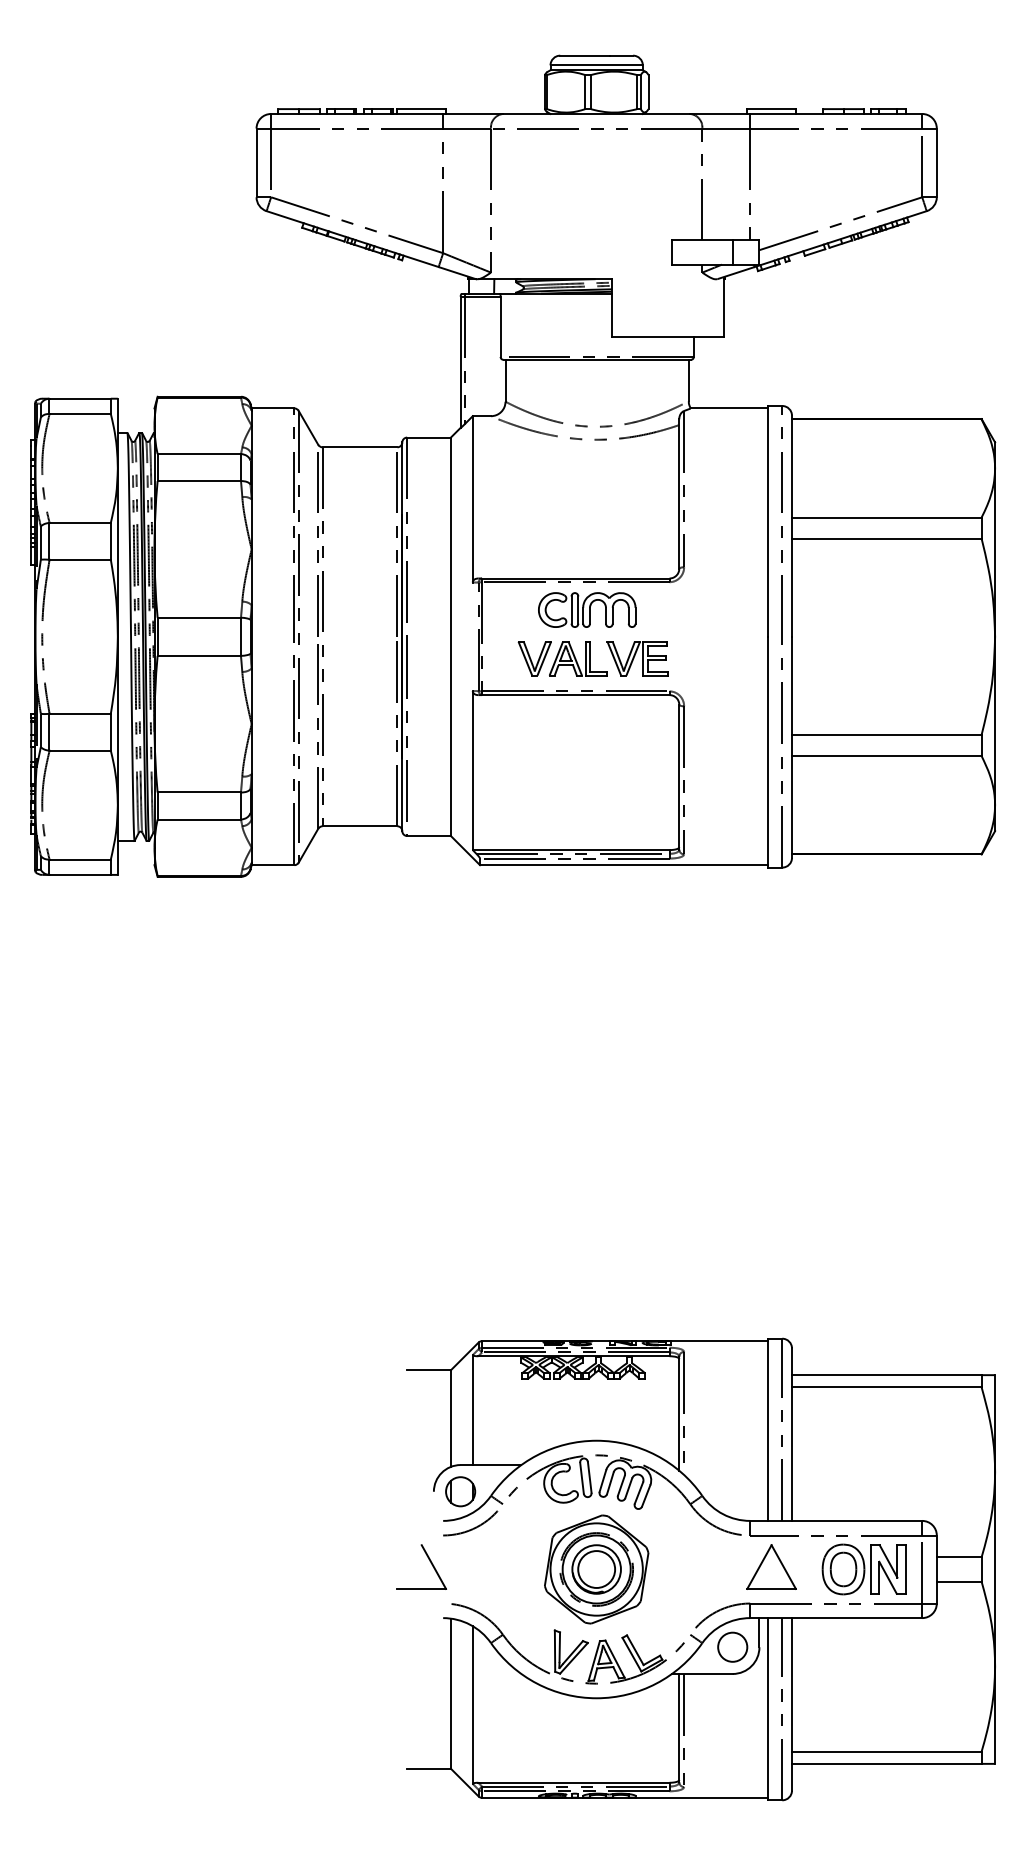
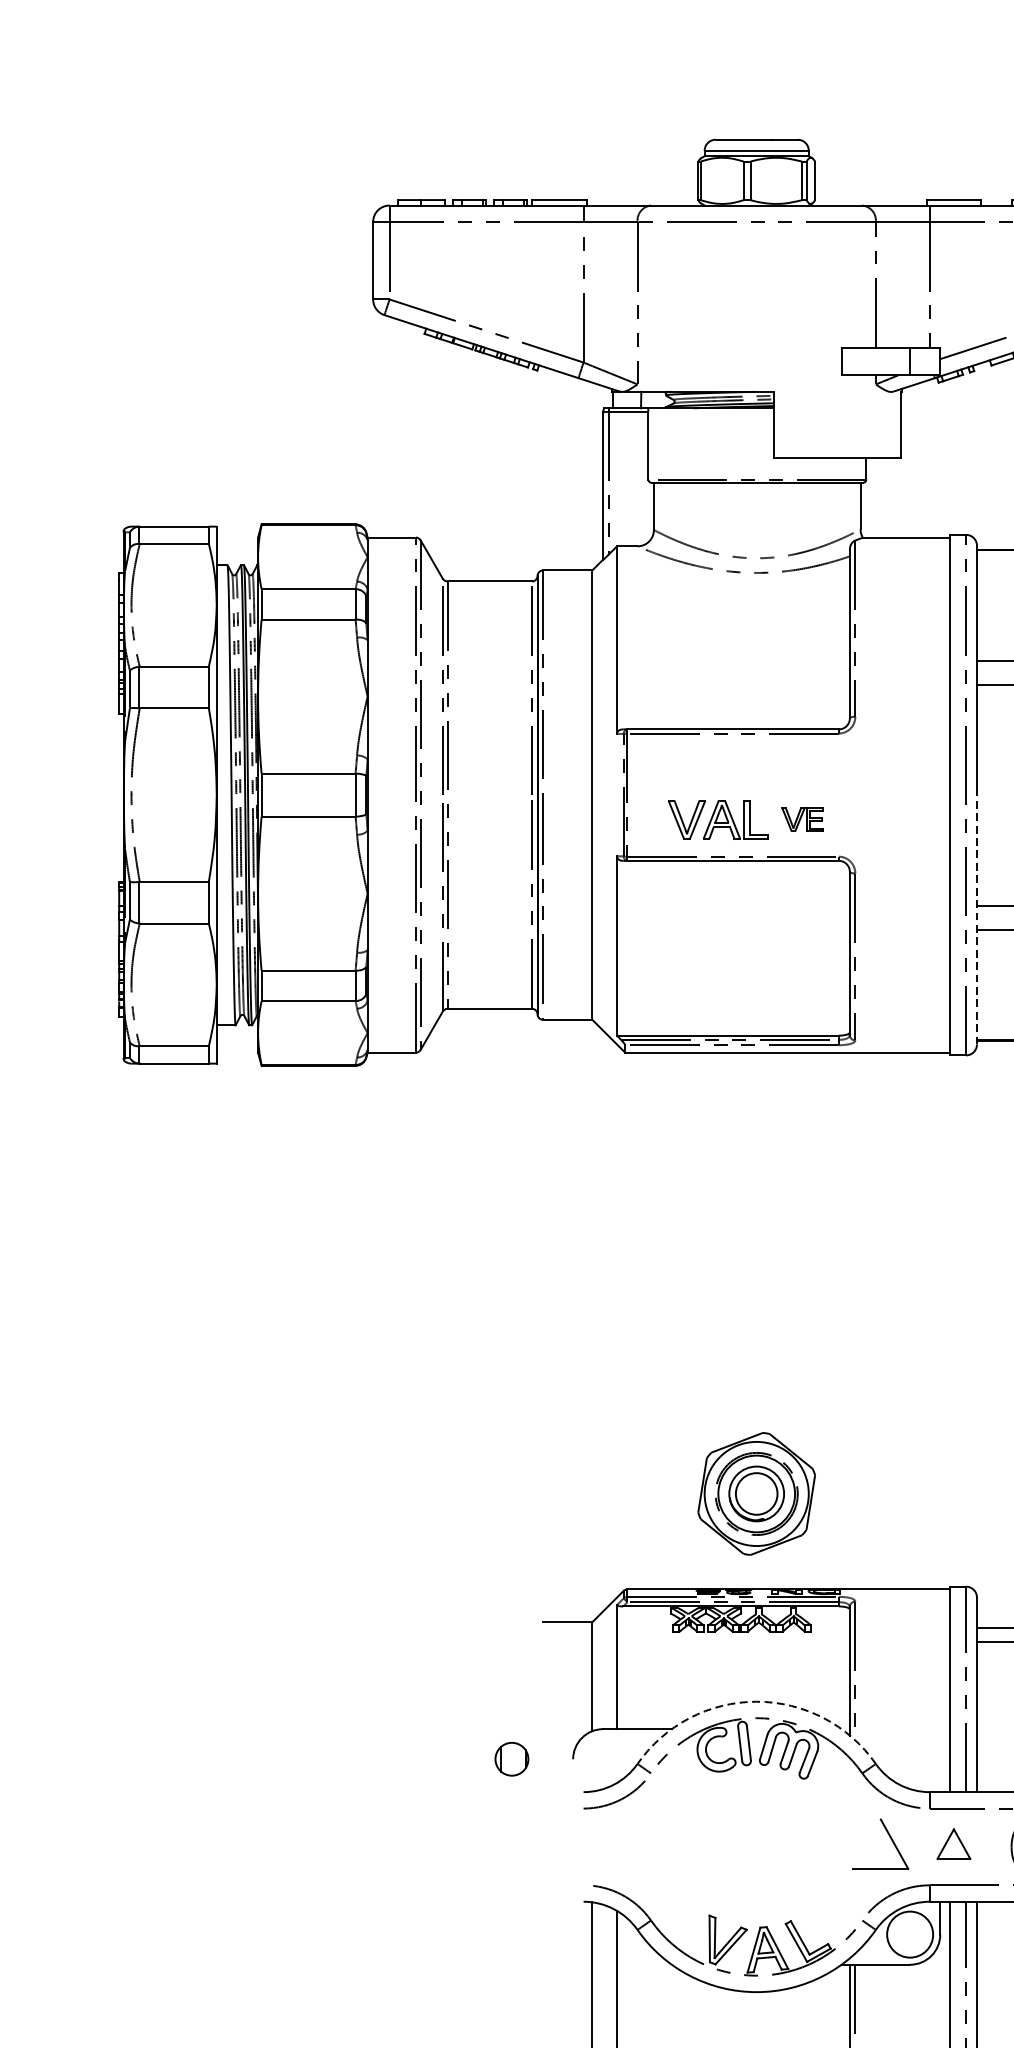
part: (587, 609) -> (746, 764), removed
part: (637, 658) -> (802, 819), size x0.6
line: (792, 747) -> (977, 919), solid -> dashed
arc: (596, 1440) -> (756, 1701), solid -> dashed
part: (460, 1491) -> (511, 1758), moved
part: (429, 1561) -> (889, 1837), moved
part: (771, 1566) -> (953, 1843), size x0.6
part: (596, 1569) -> (756, 1493), moved
circle: (732, 1646) -> (909, 1933), size x1.4

